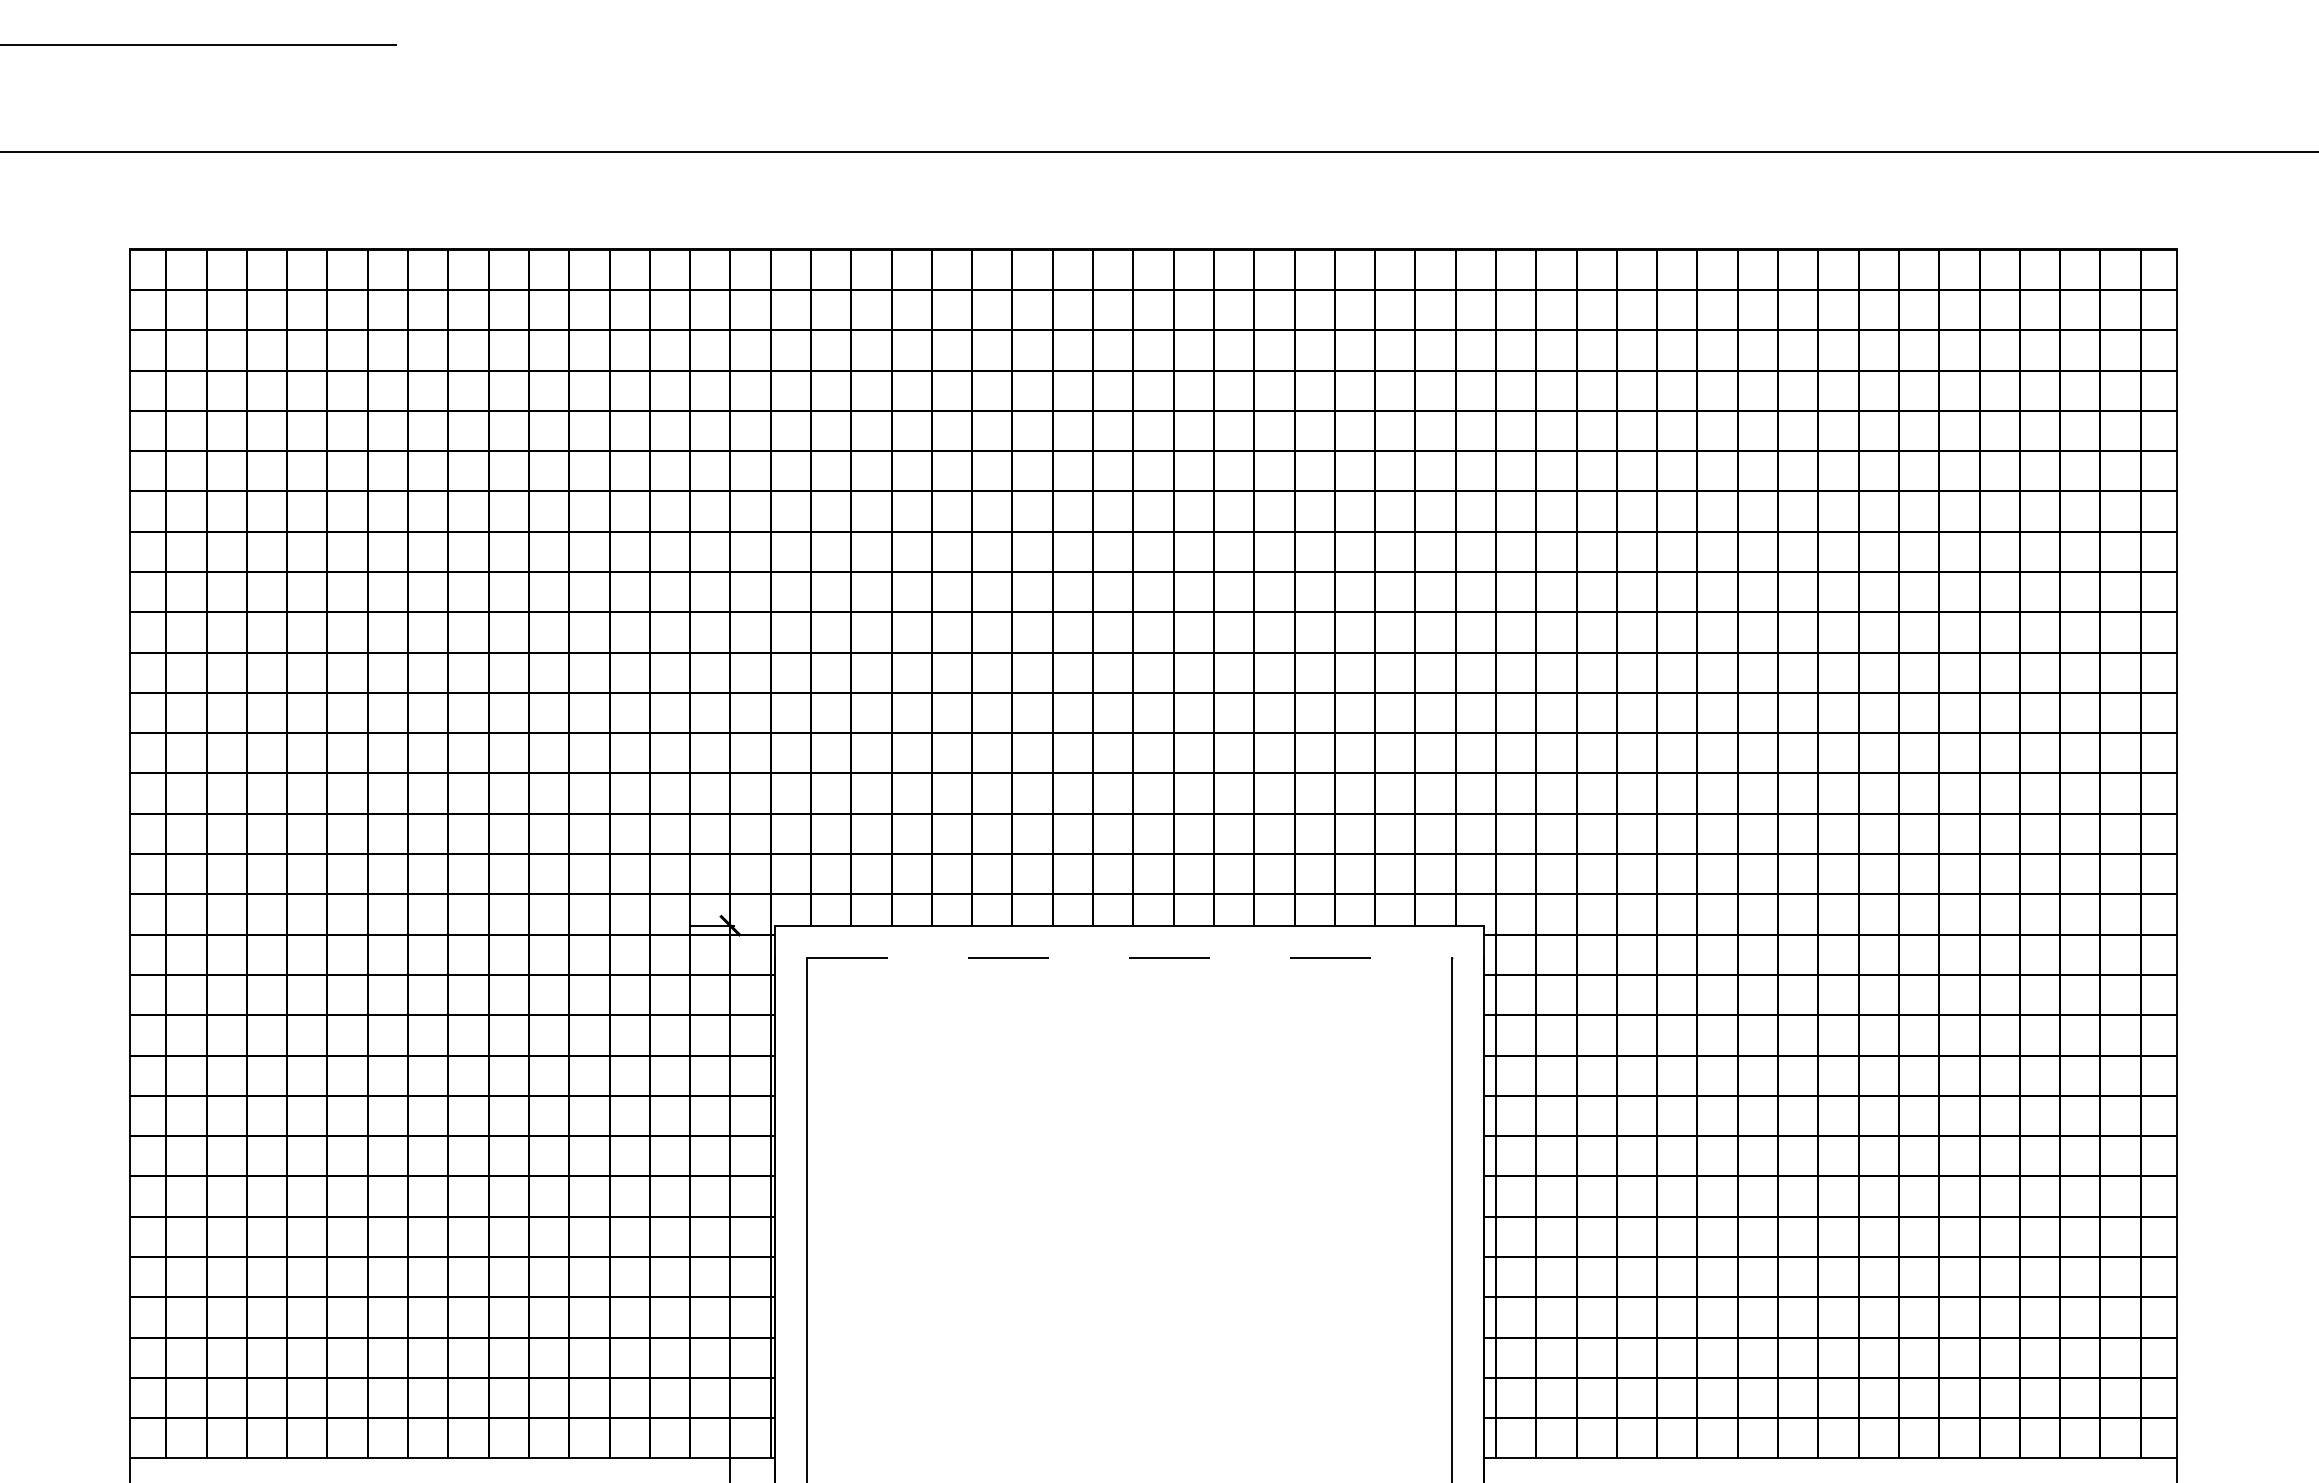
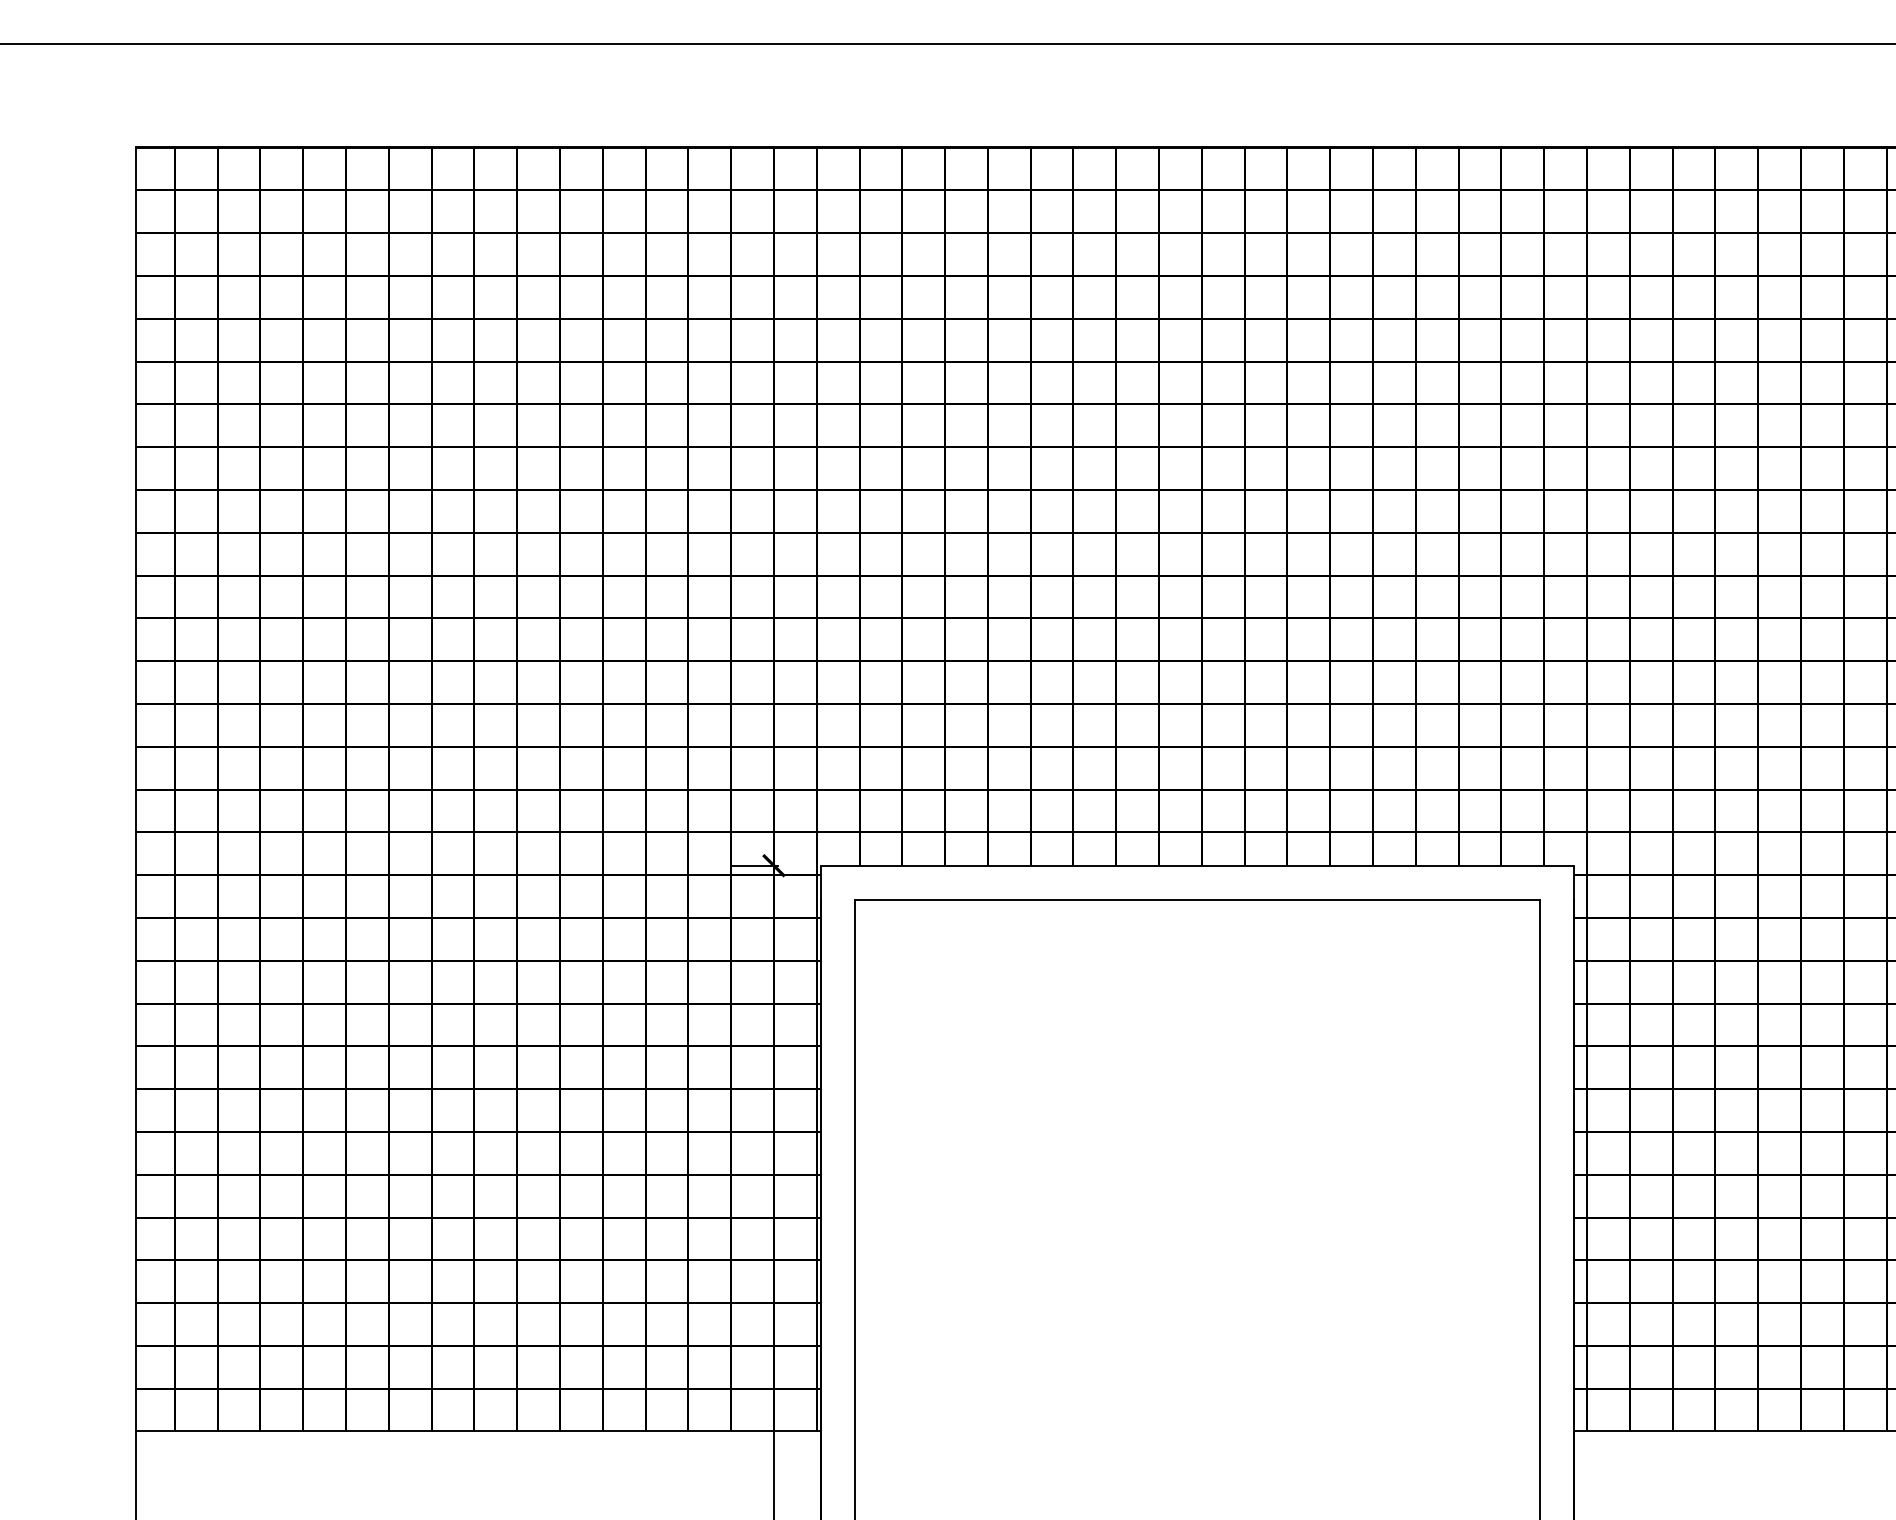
line: (1129, 958) -> (1197, 900), dashed -> solid

